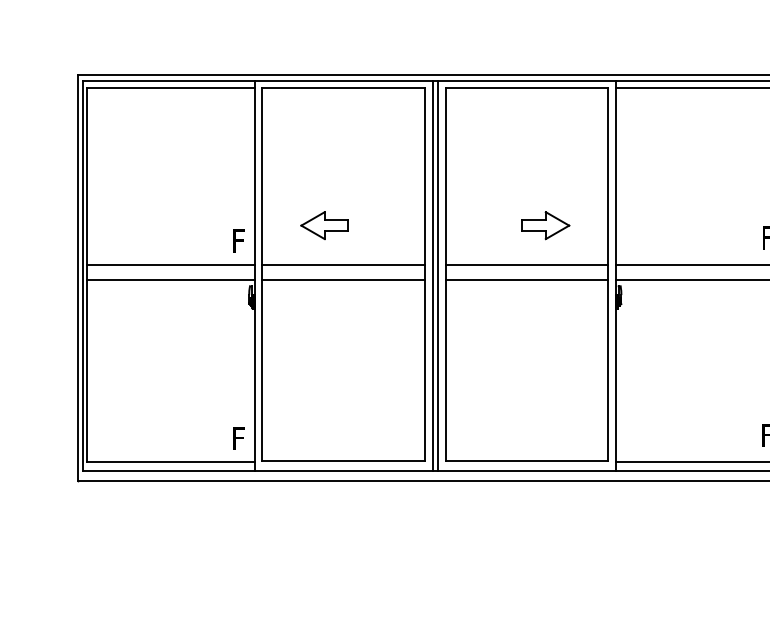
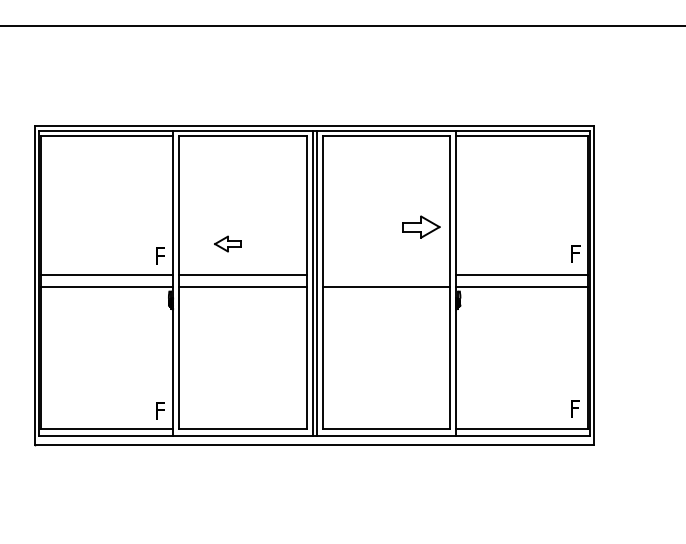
part: (324, 224) -> (227, 243), size x0.7
part: (546, 224) -> (421, 226), moved
line: (527, 264) -> (386, 274), removed

